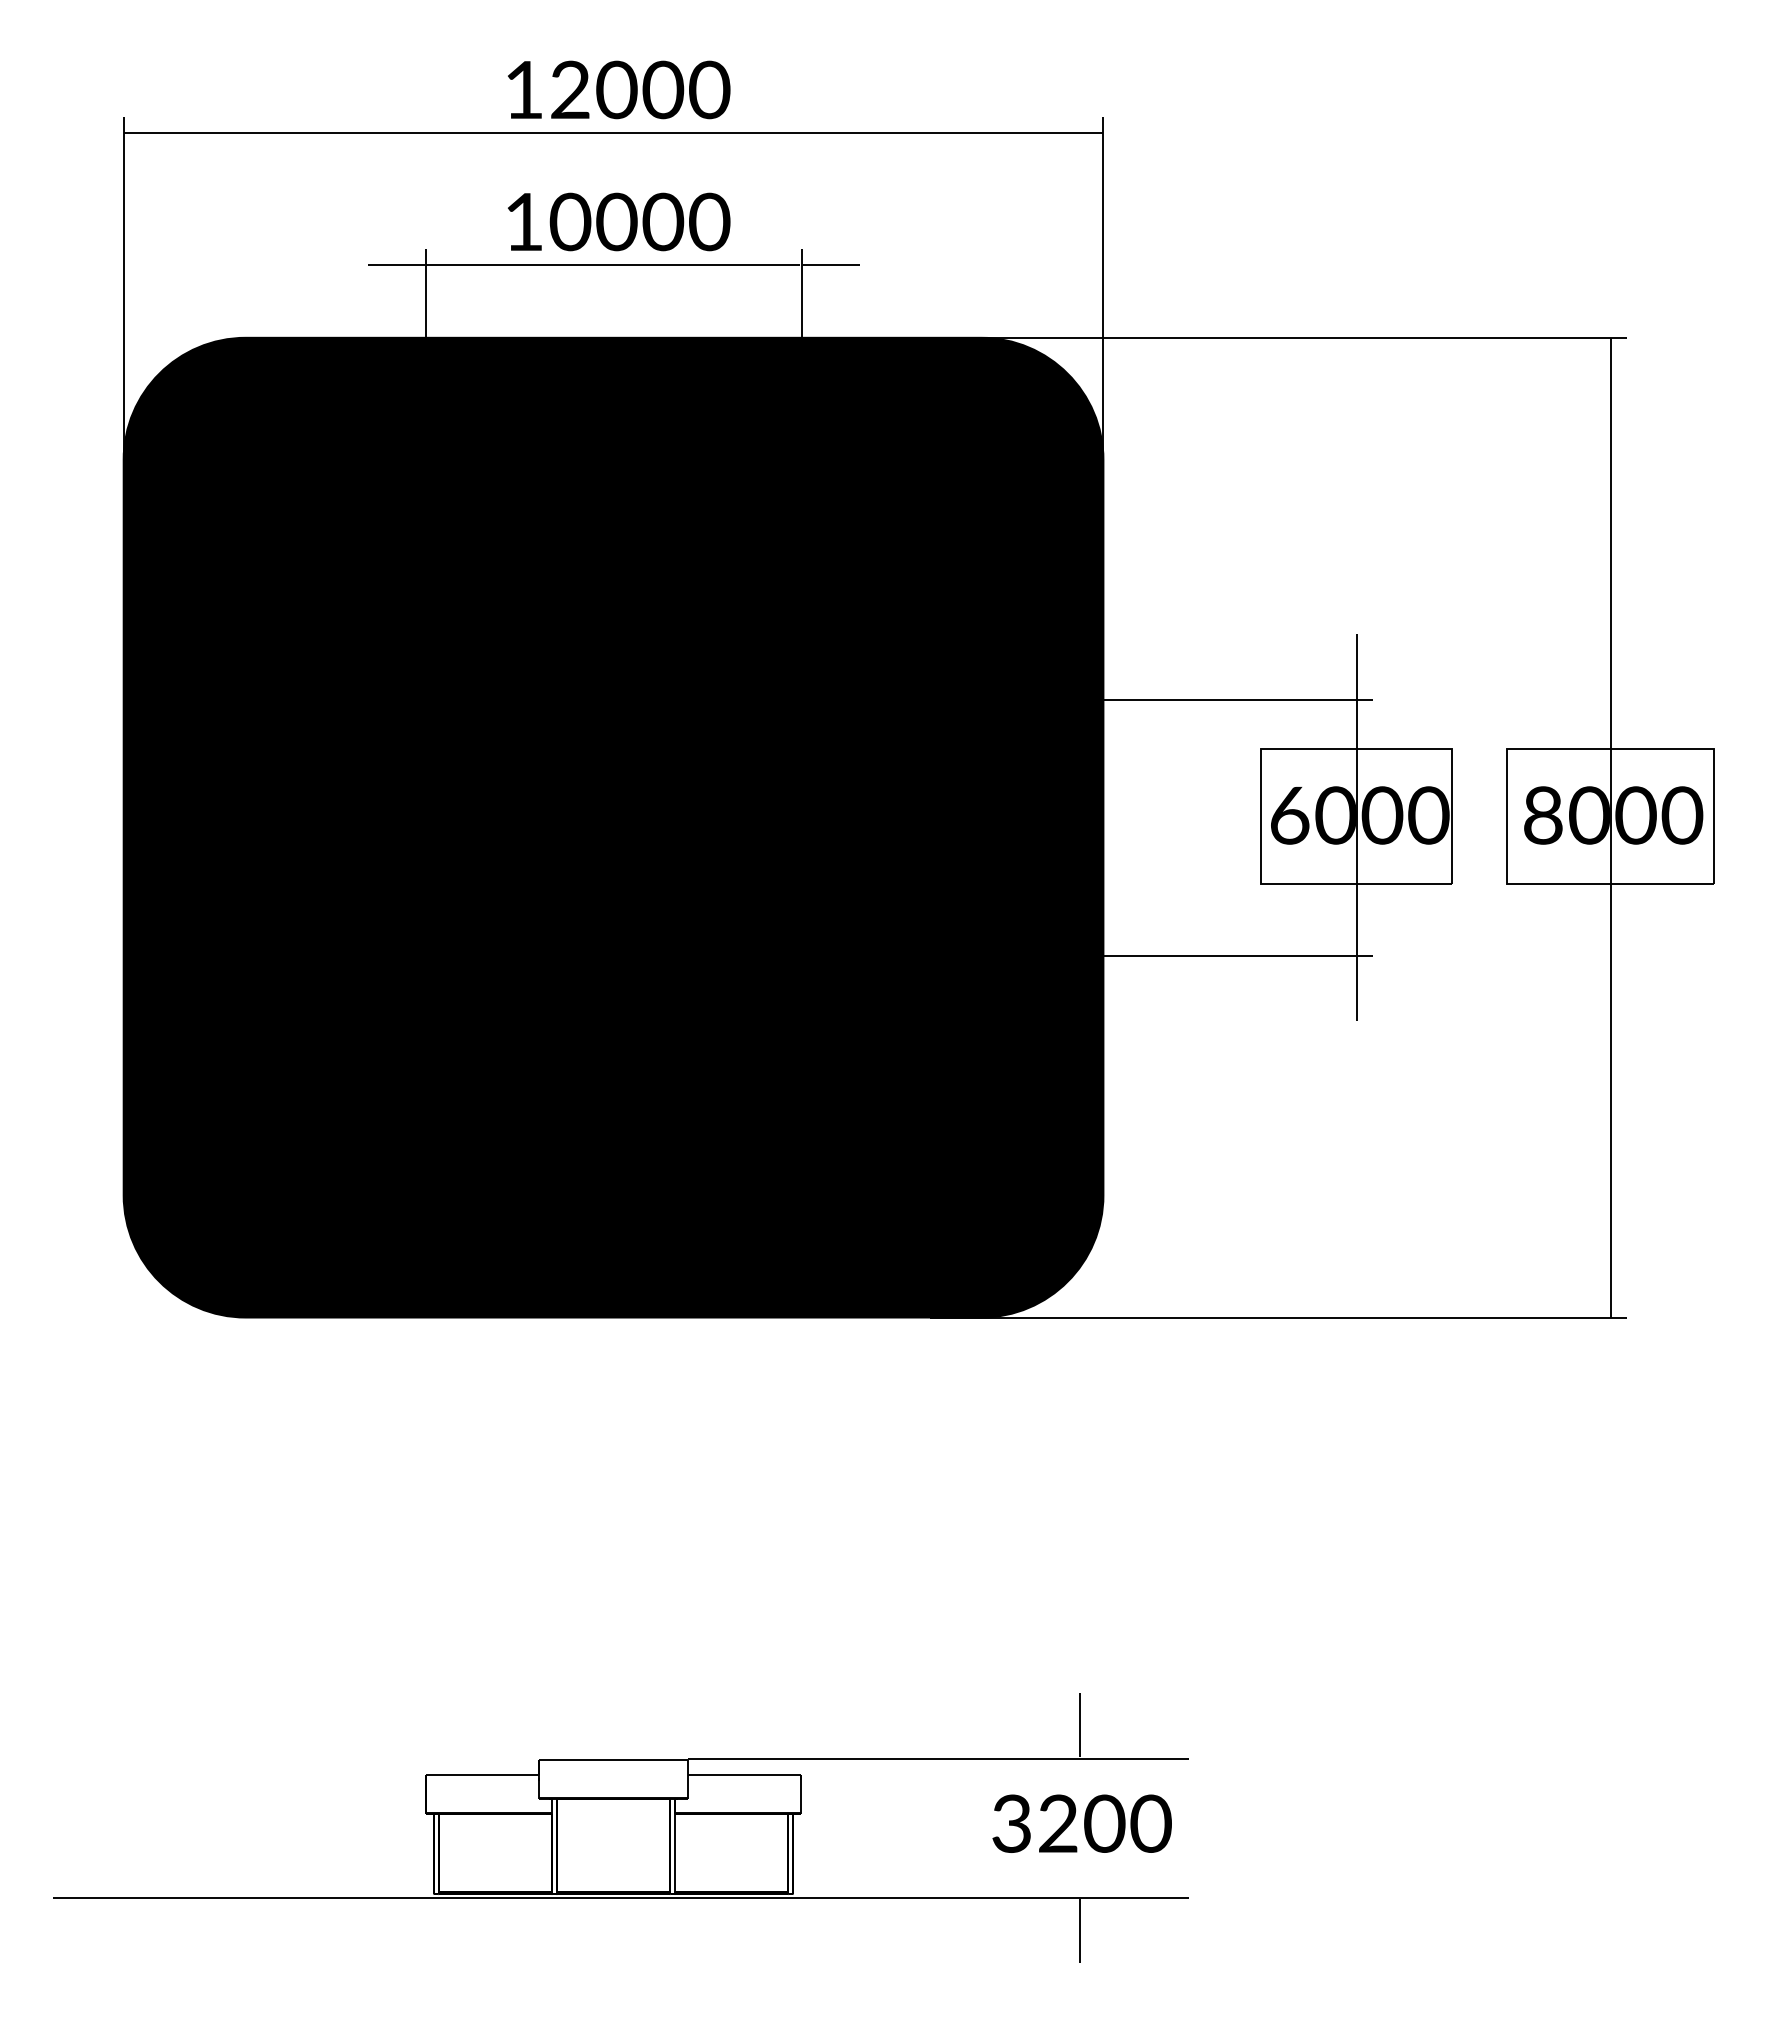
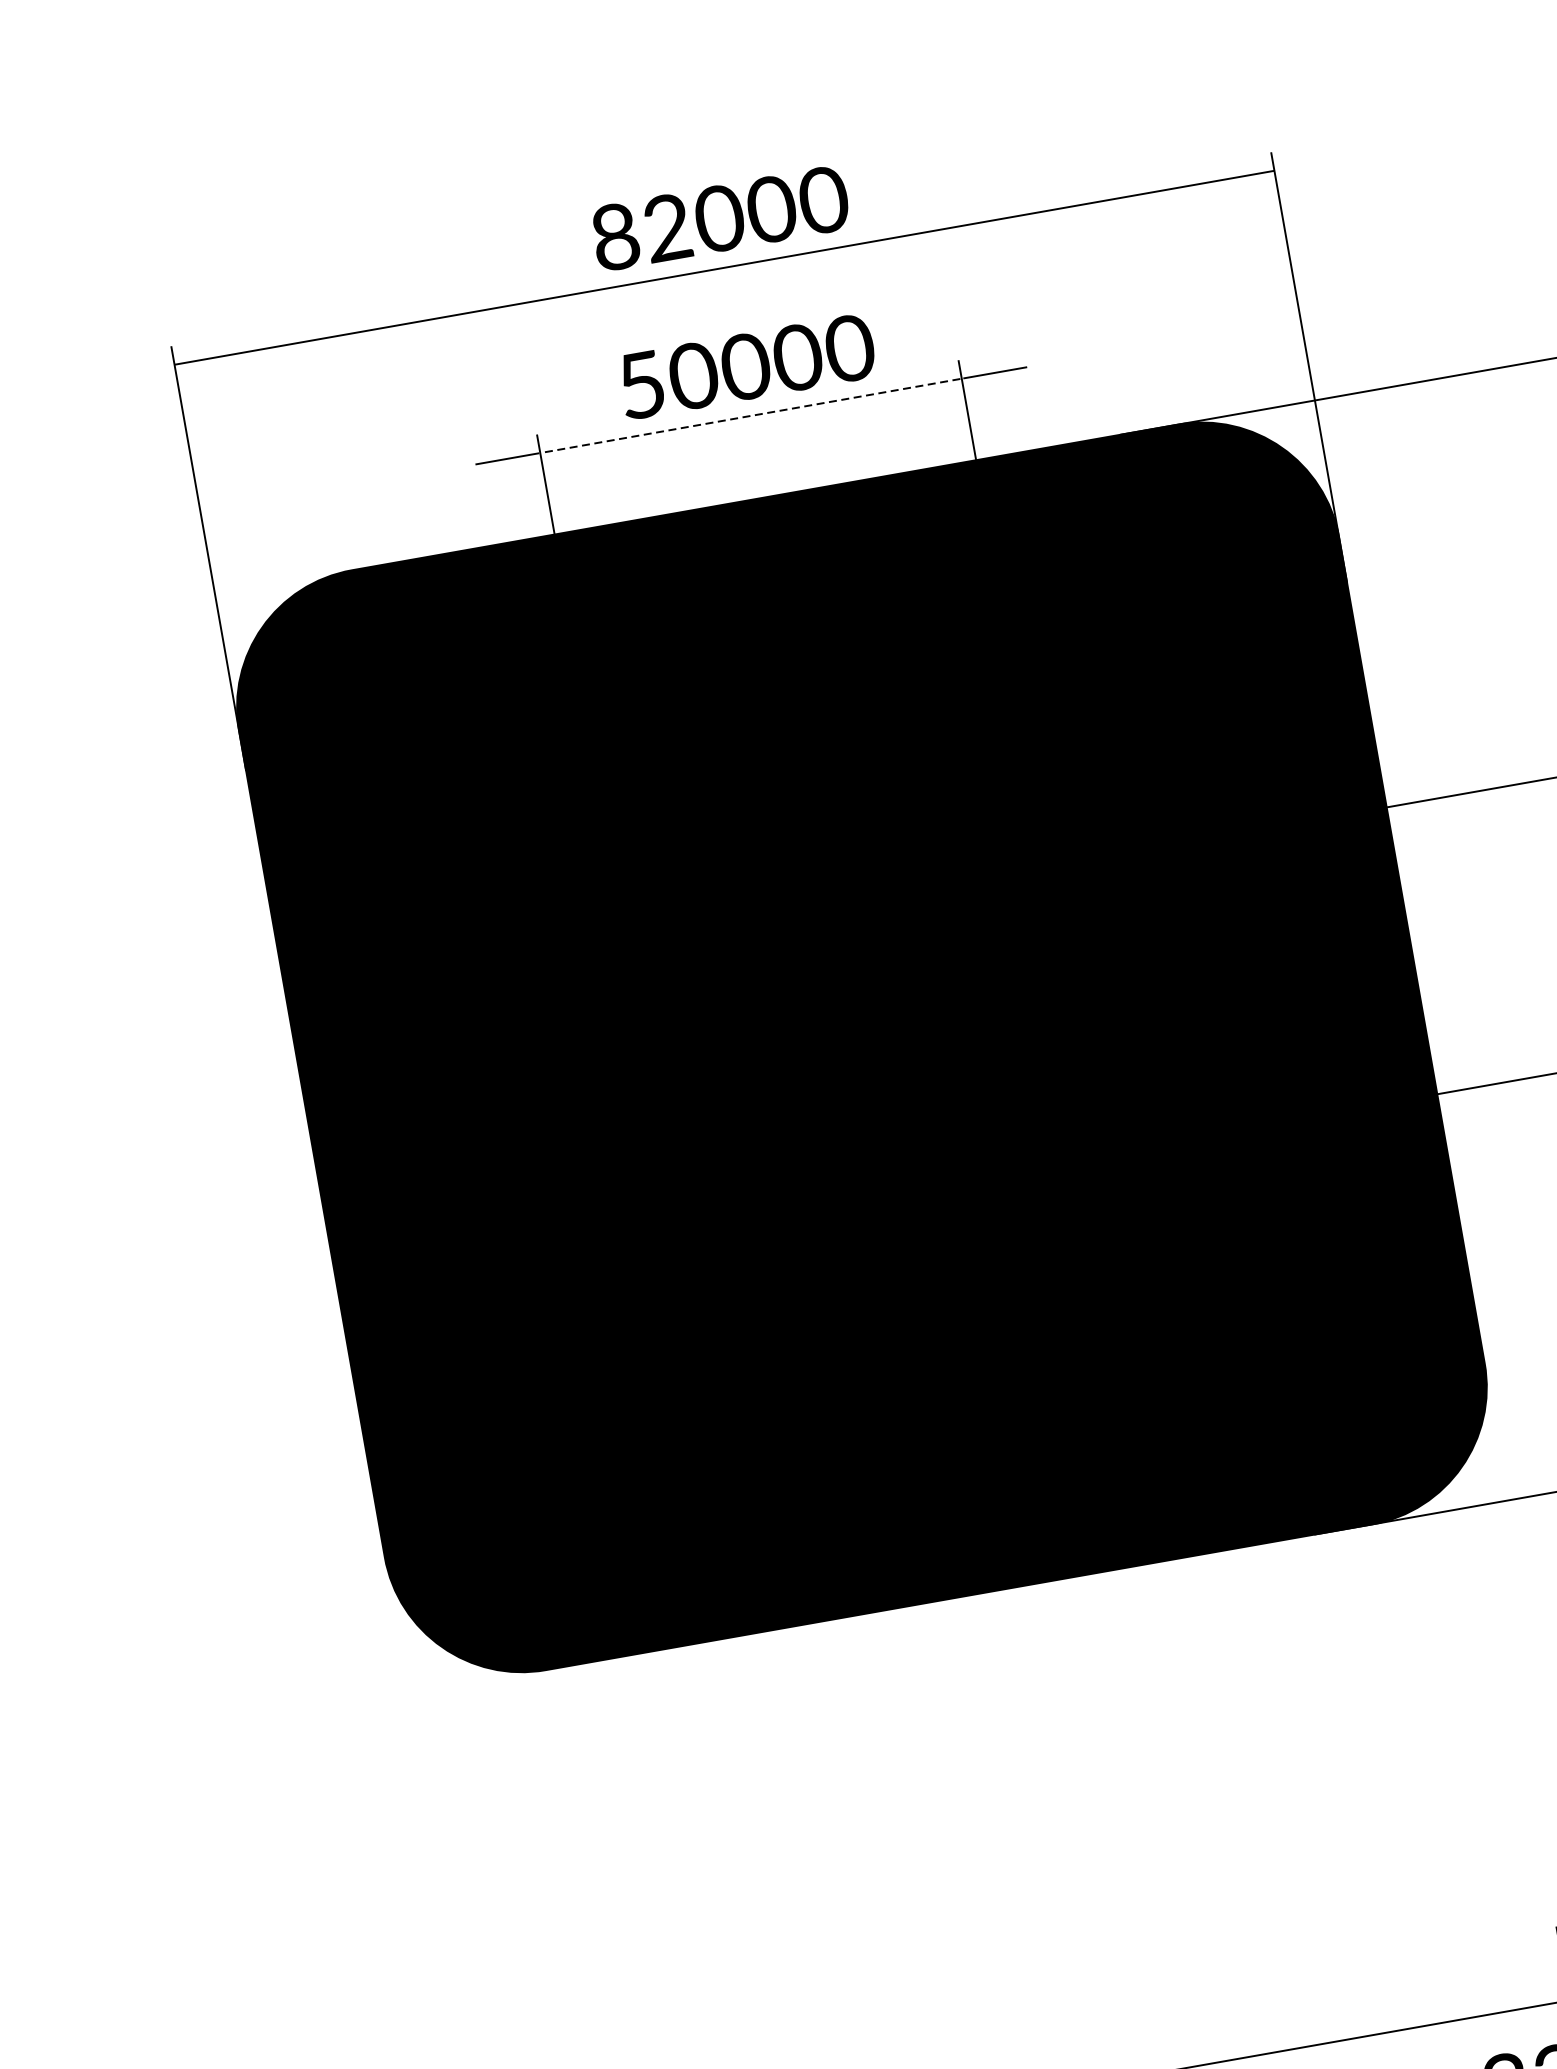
text: (524, 89) -> (615, 236), 12000 -> 82000
text: (523, 222) -> (641, 385), 10000 -> 50000
line: (612, 265) -> (749, 416), solid -> dashed

